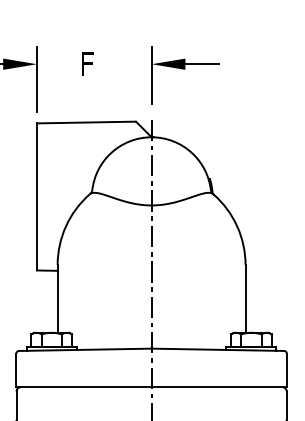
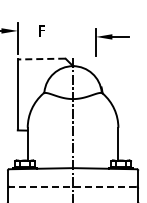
part: (185, 75) -> (112, 42), moved
line: (86, 123) -> (41, 59), solid -> dashed
line: (152, 386) -> (73, 186), solid -> dashed

